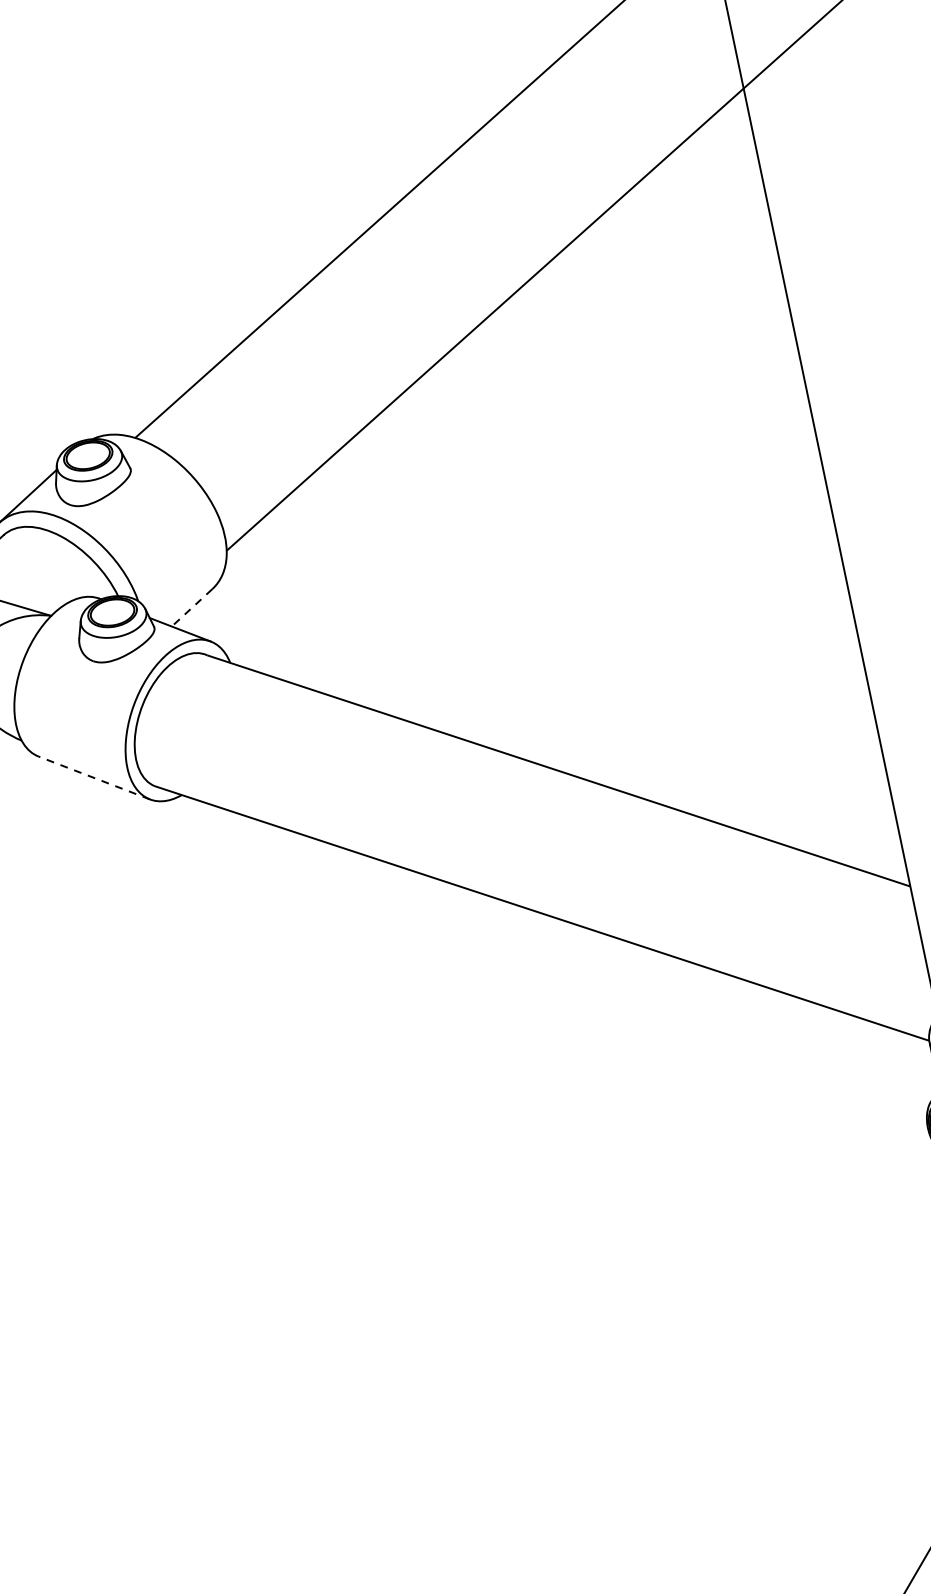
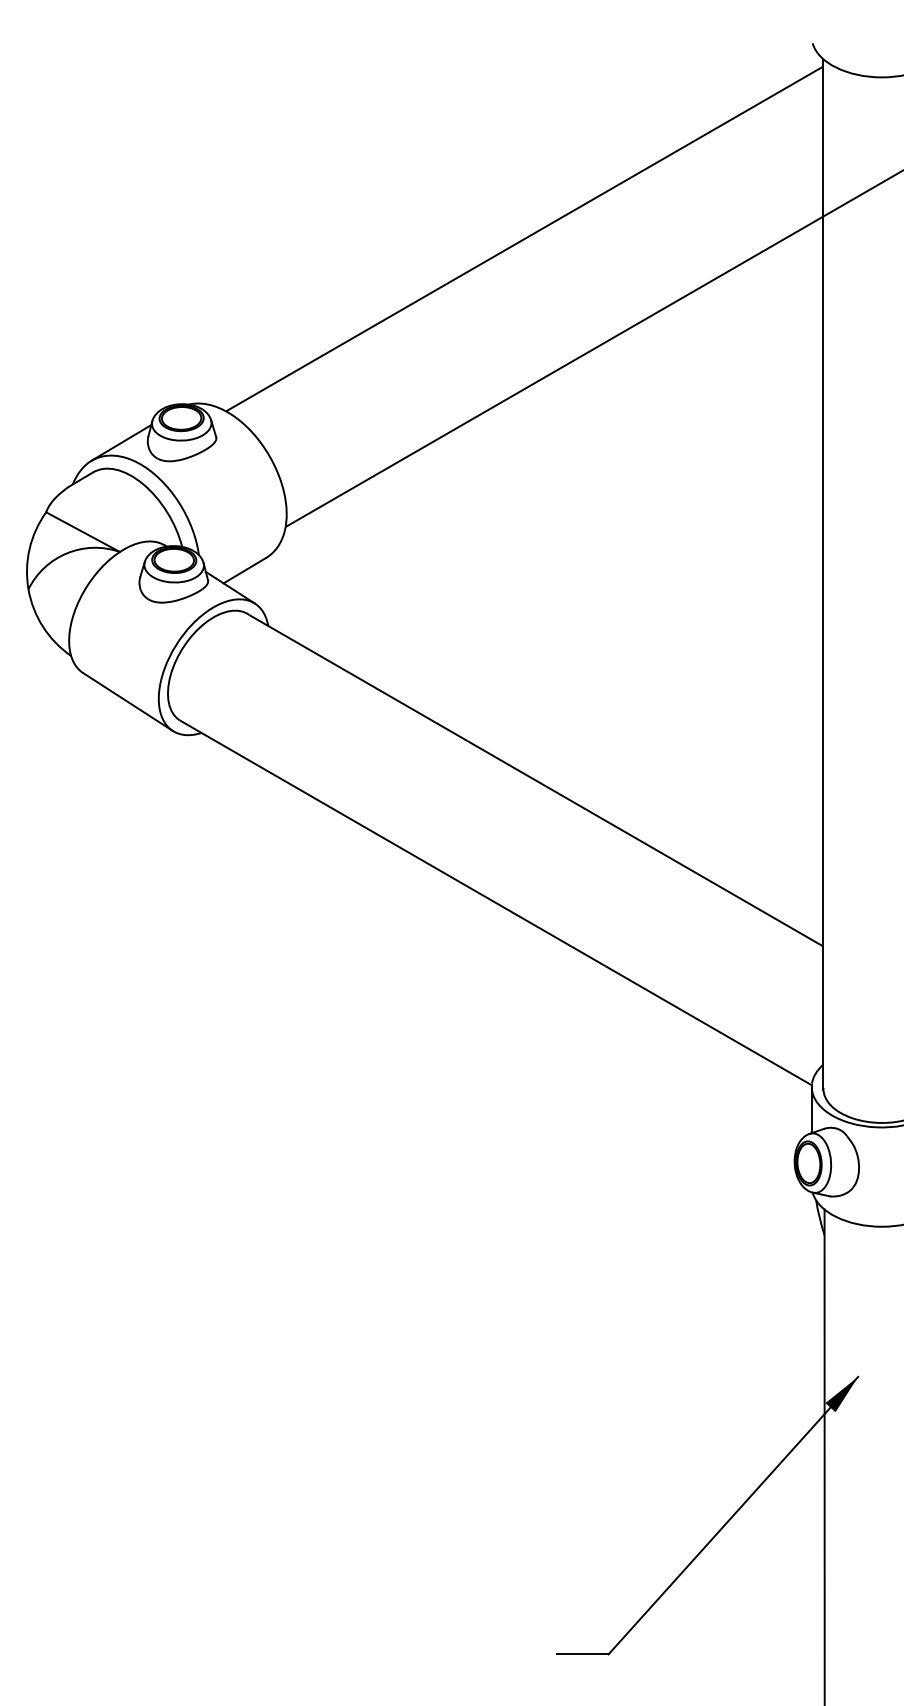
line: (191, 607) -> (244, 570), dashed -> solid
line: (93, 777) -> (127, 701), dashed -> solid

